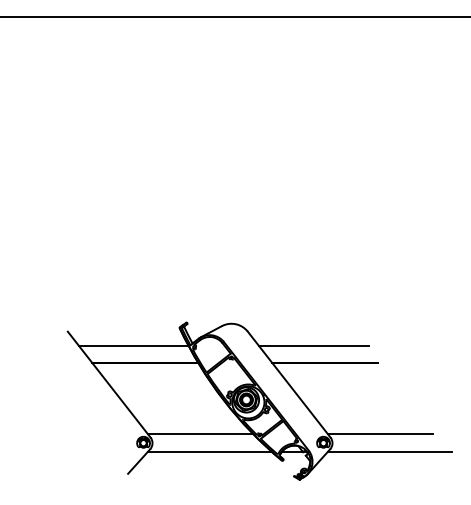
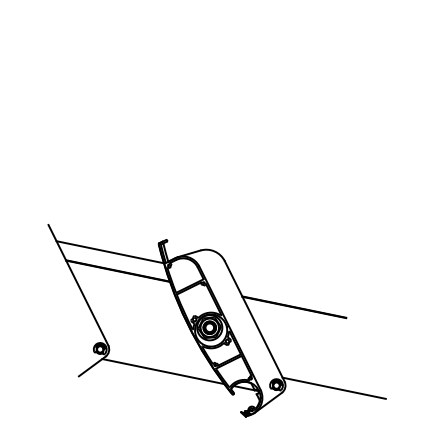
line: (313, 345) -> (286, 287), removed
line: (200, 434) -> (157, 352), removed
line: (389, 452) -> (339, 407), removed

